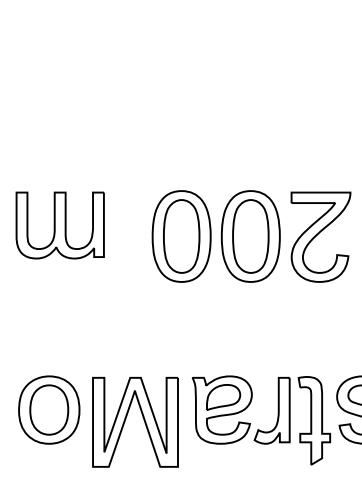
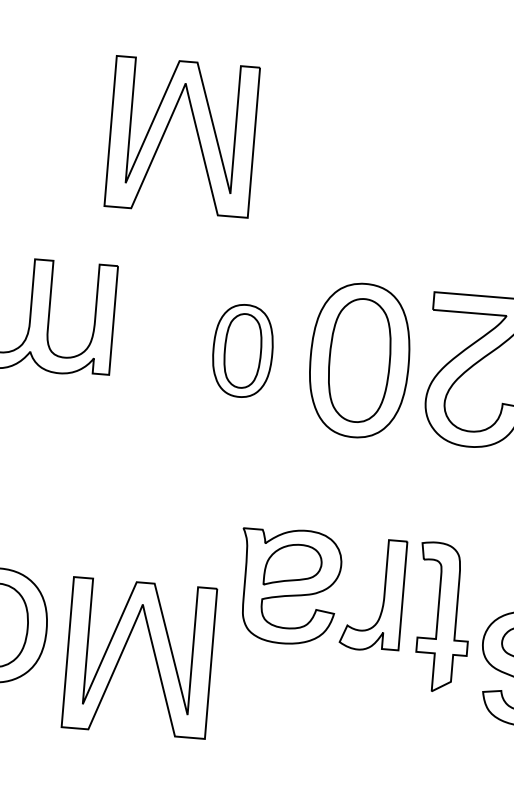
part: (143, 111) -> (196, 134), added
part: (181, 236) -> (242, 350), size x0.6
part: (259, 429) -> (349, 624), moved

